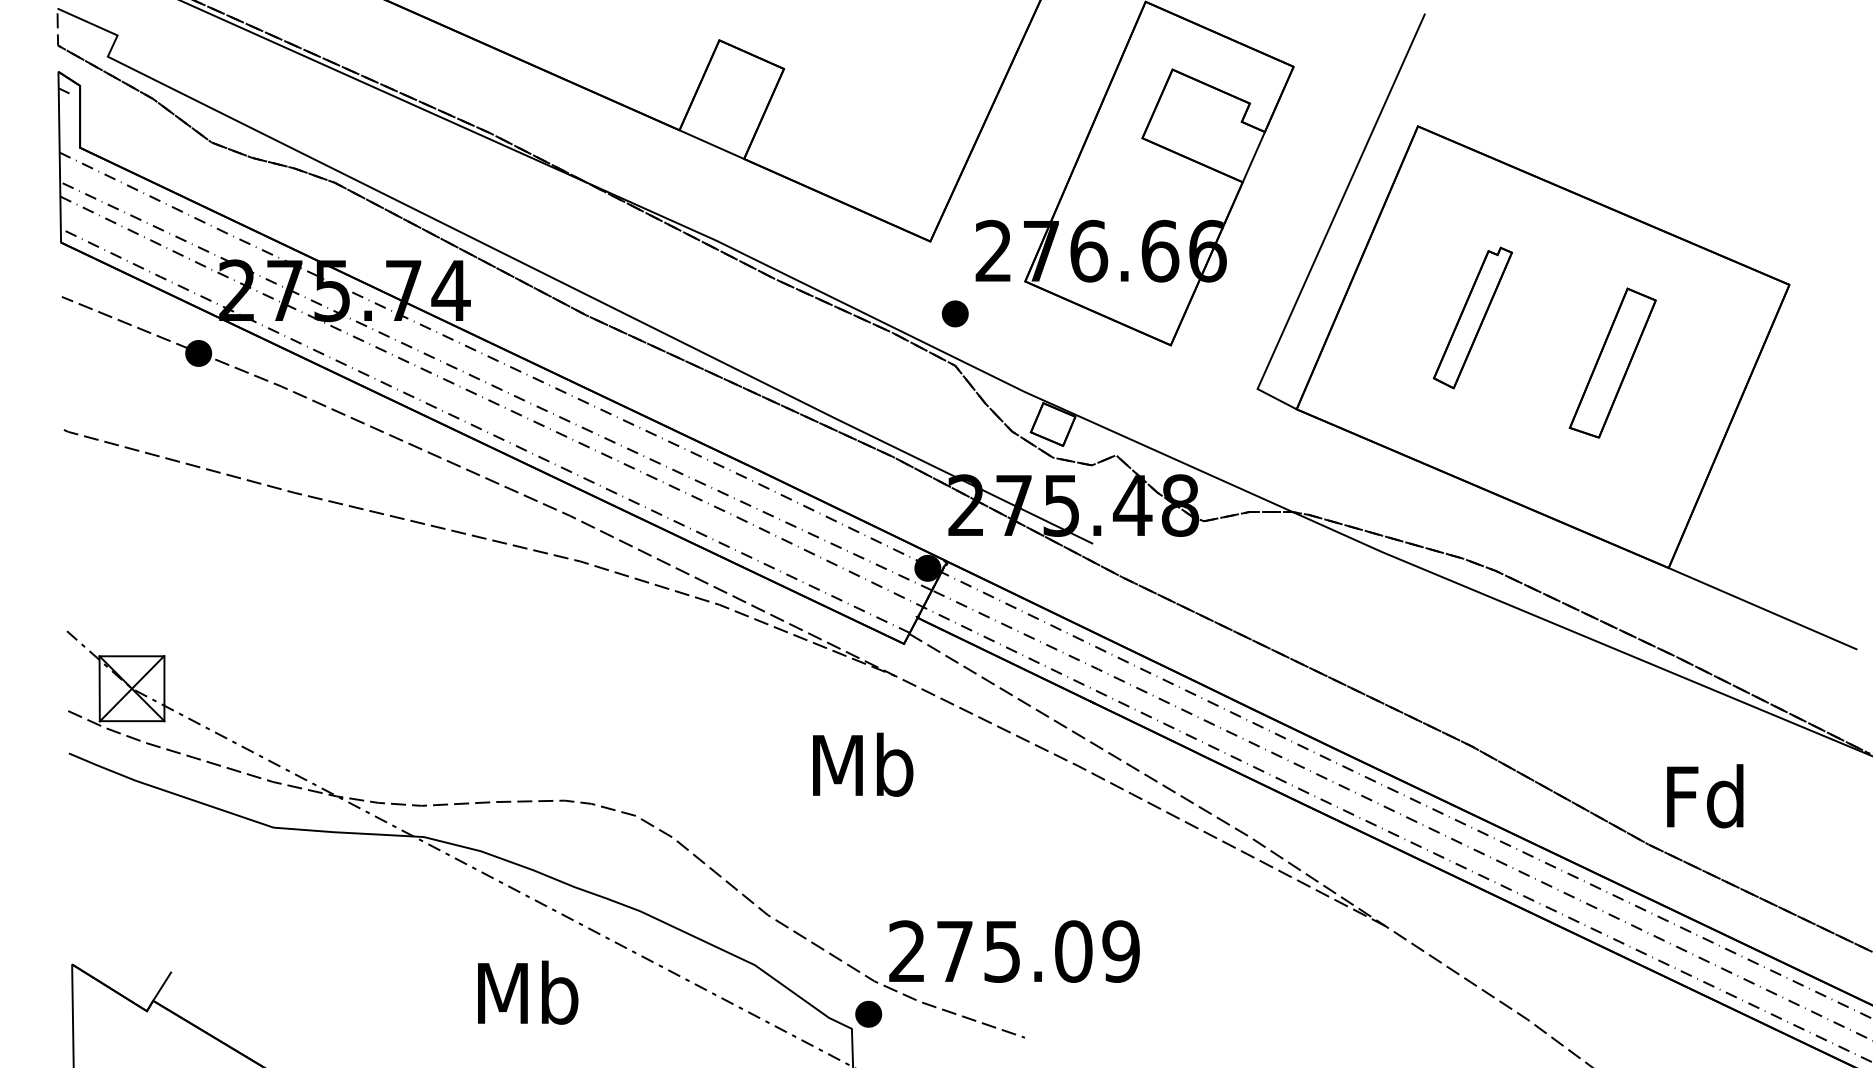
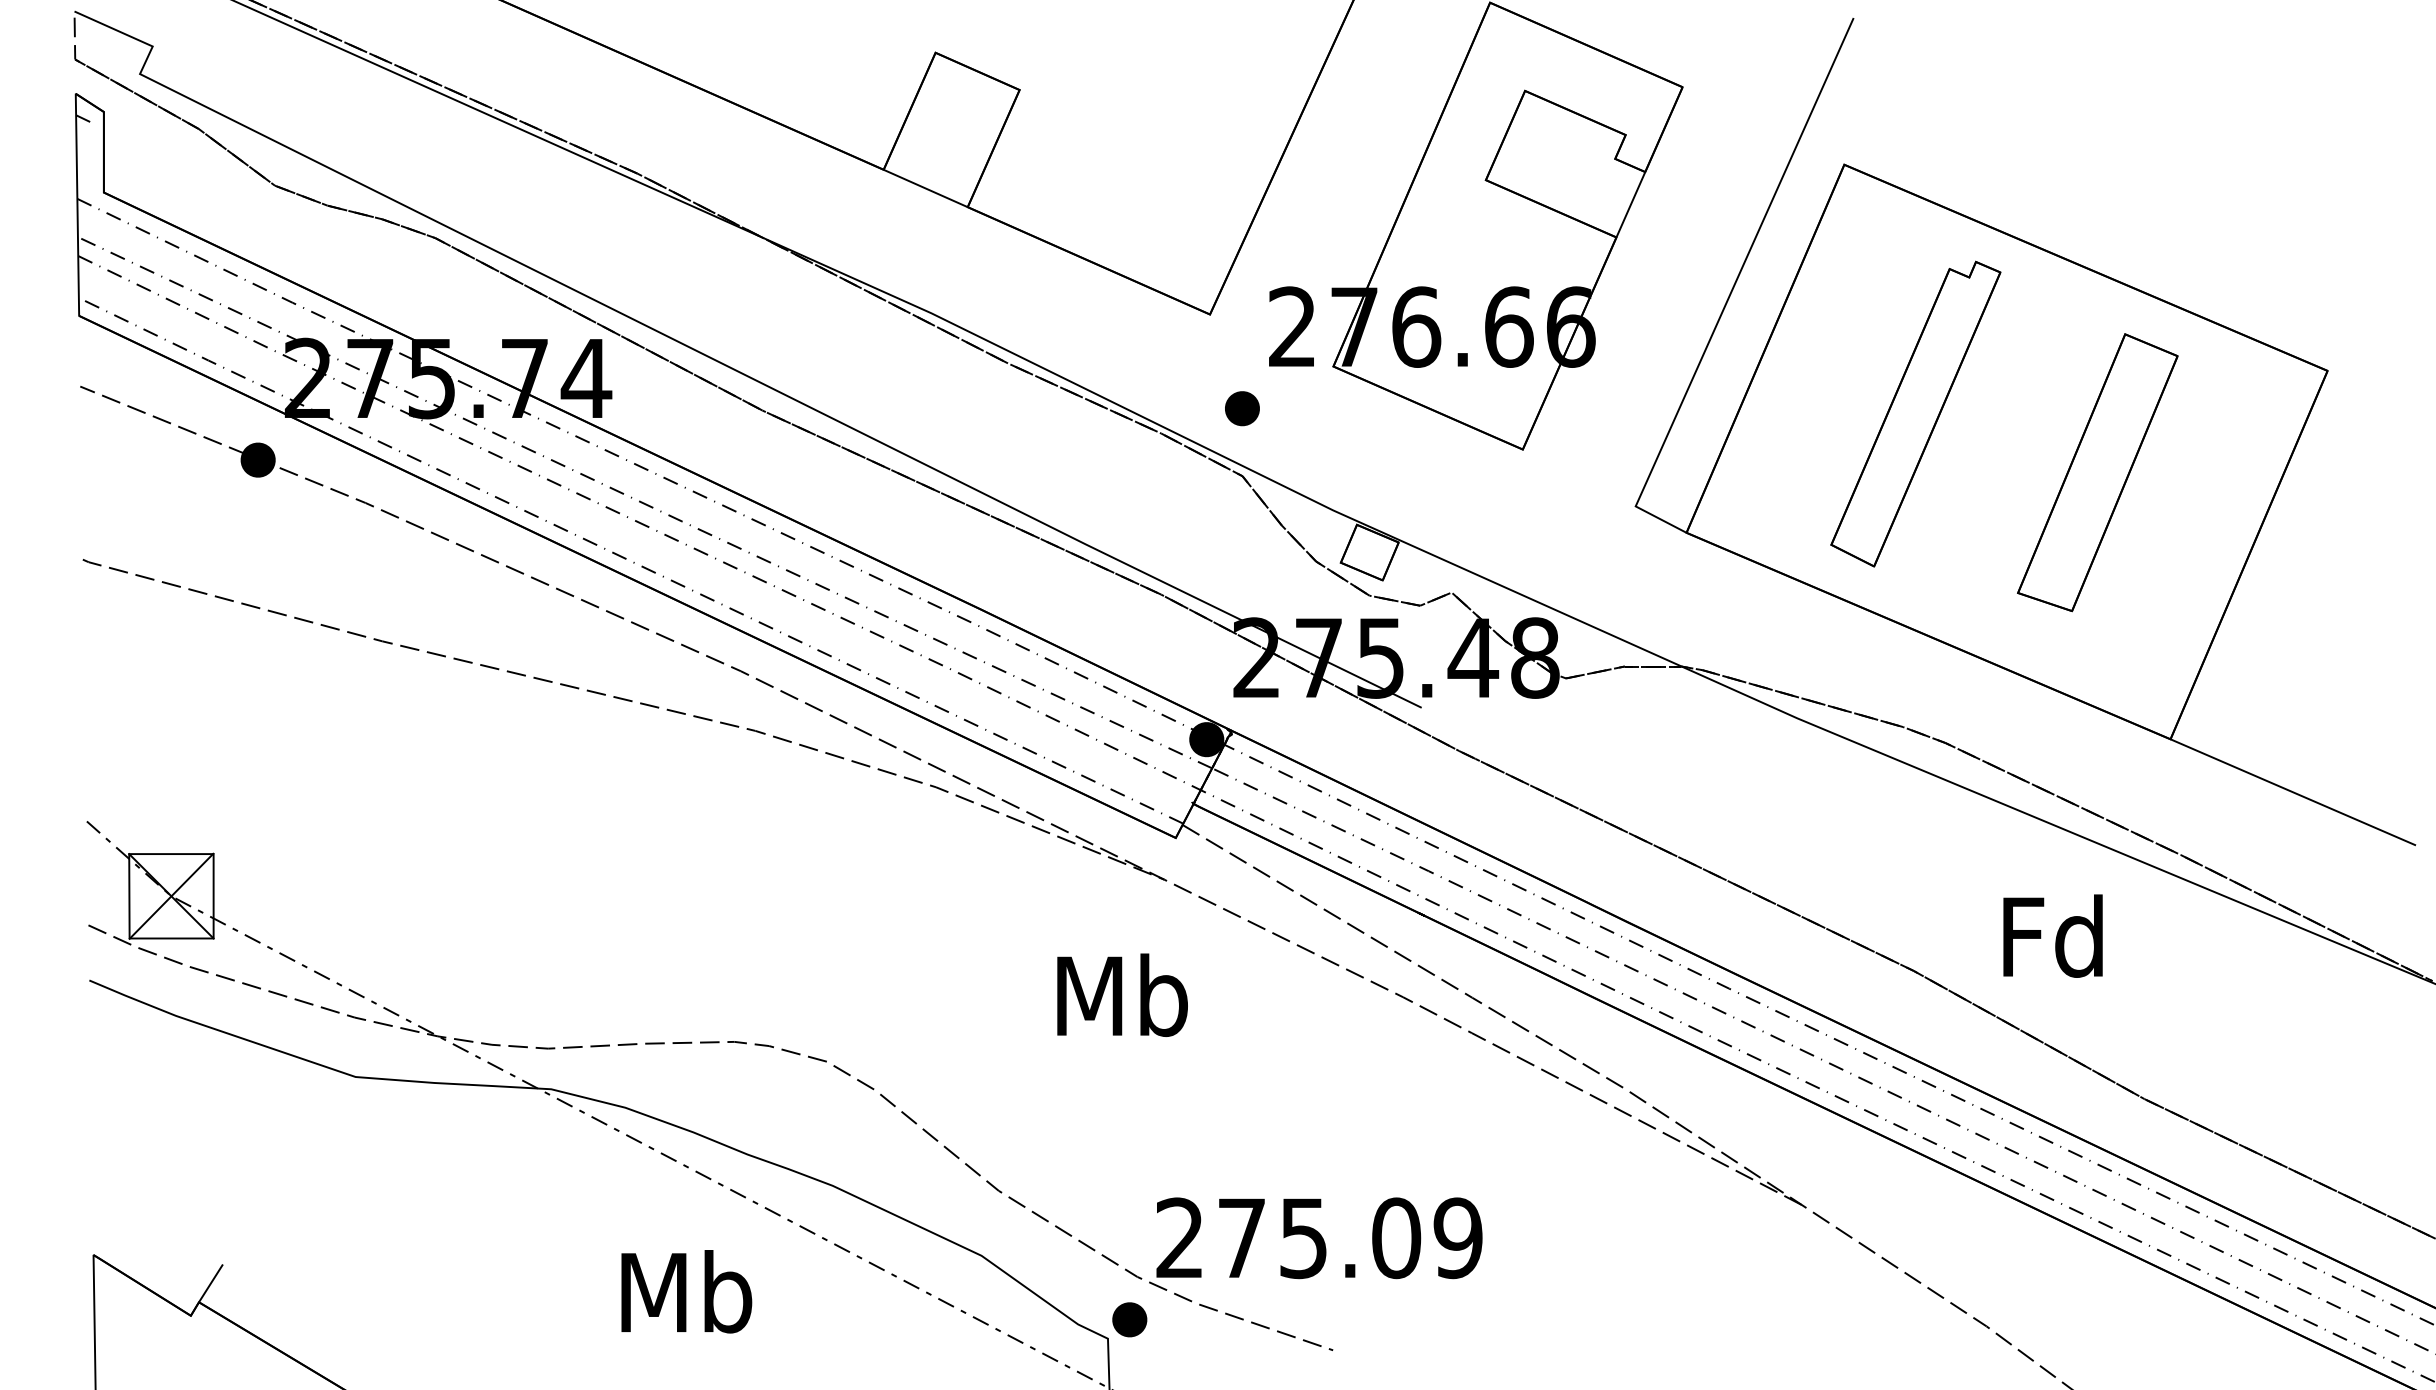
part: (1472, 317) -> (1915, 413), size x1.67
part: (1612, 362) -> (2097, 472), size x1.43
text: (1704, 795) -> (2052, 935), moved

